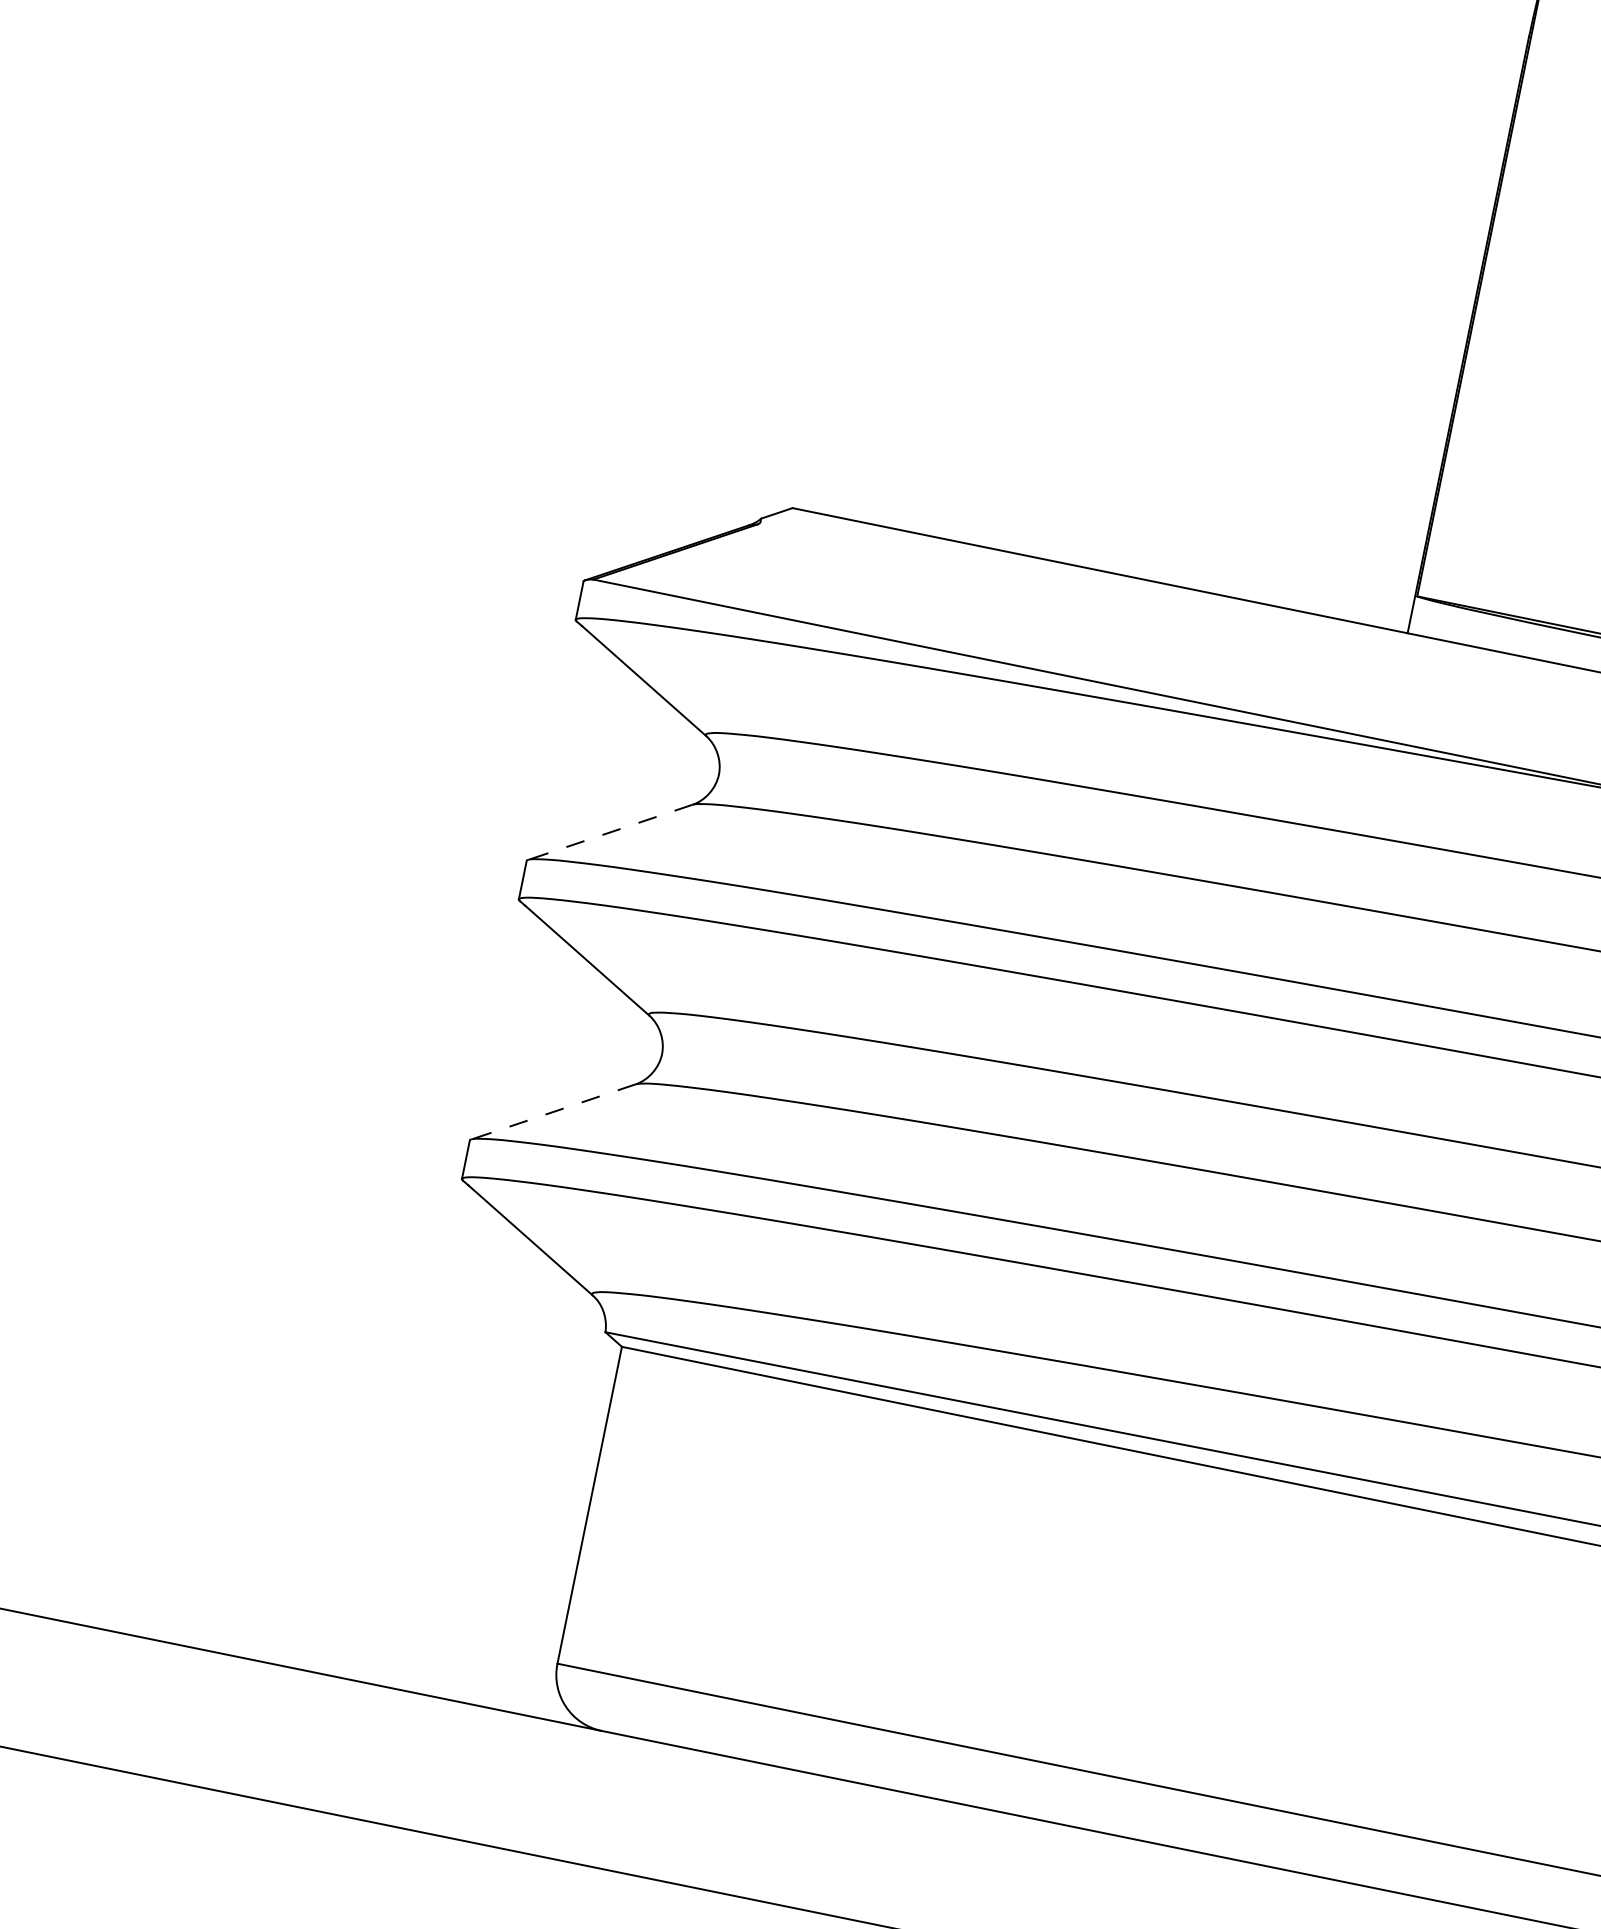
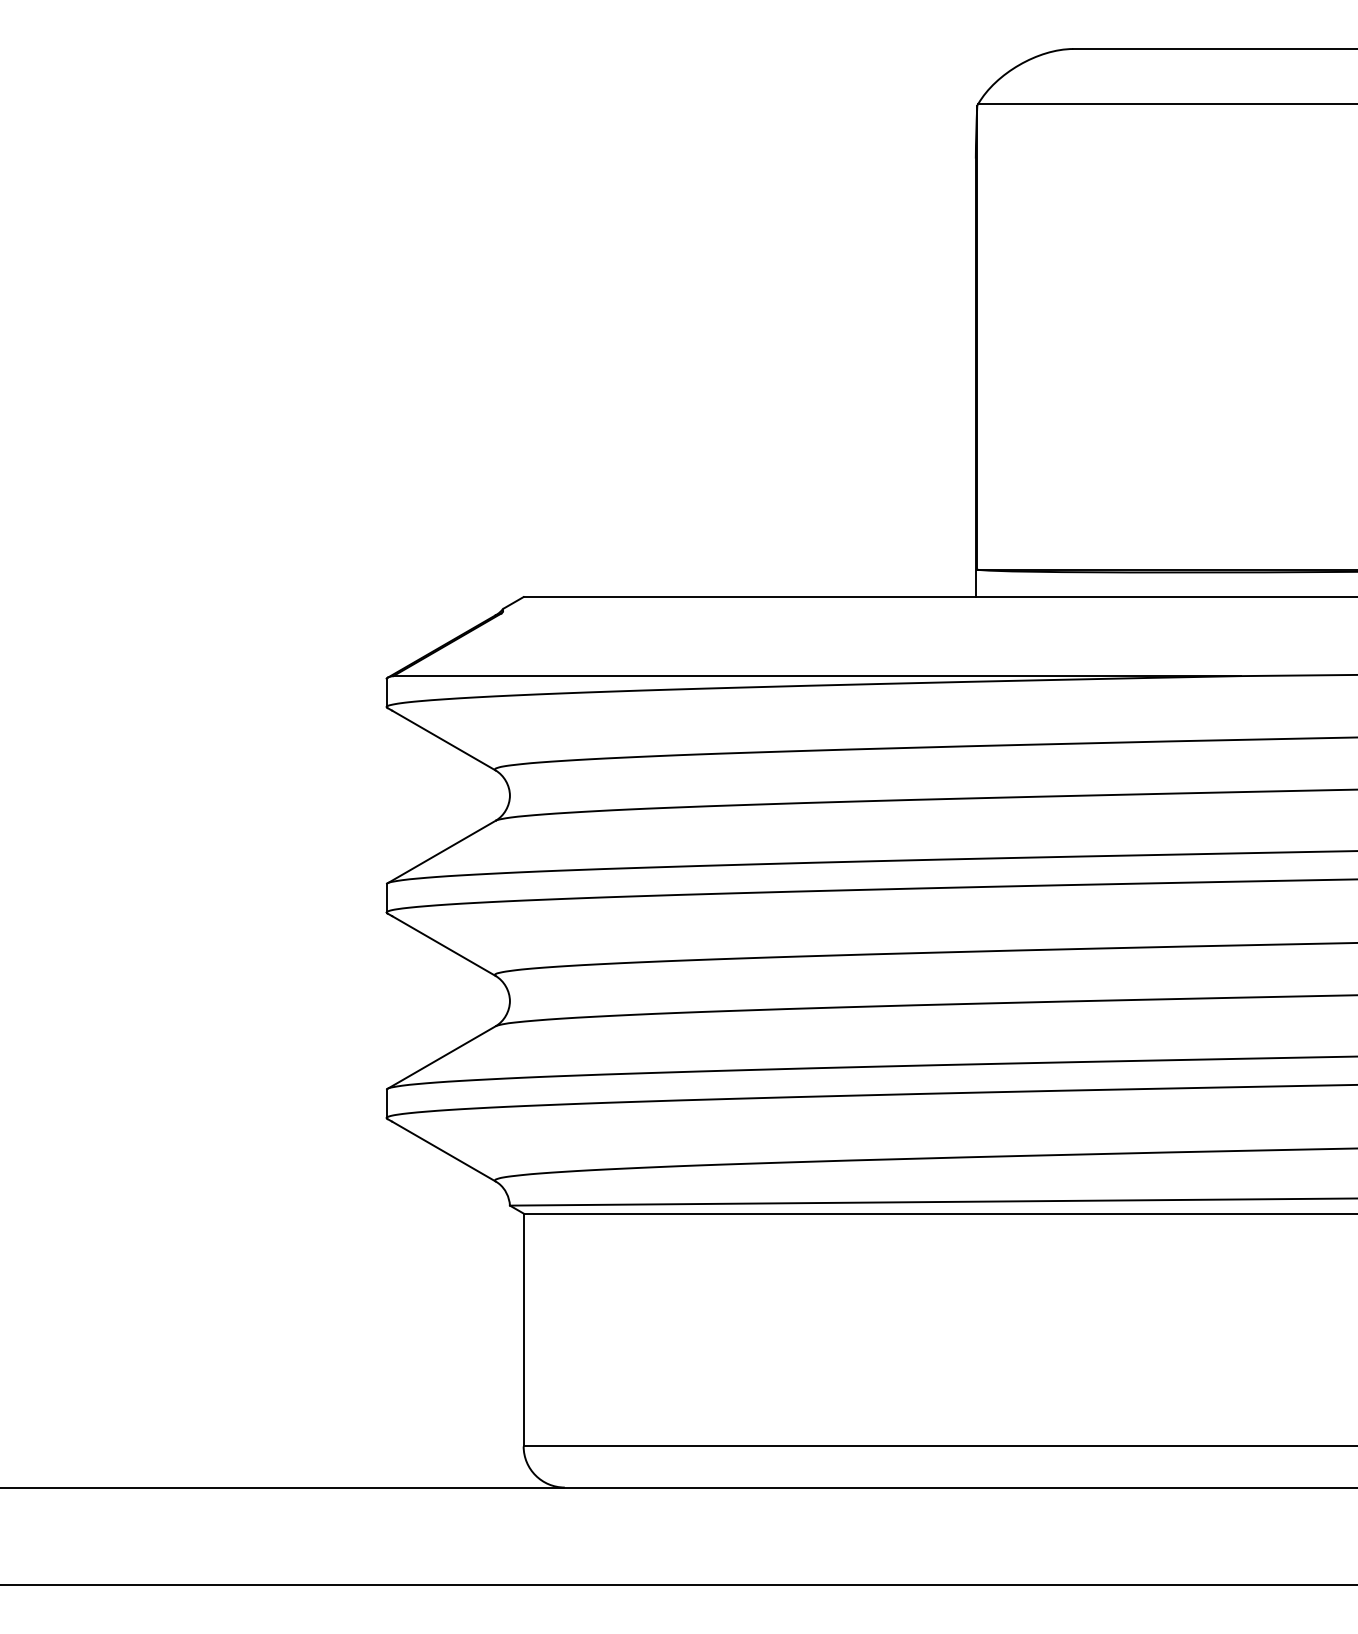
line: (610, 832) -> (441, 852), dashed -> solid
line: (553, 1111) -> (441, 1057), dashed -> solid

